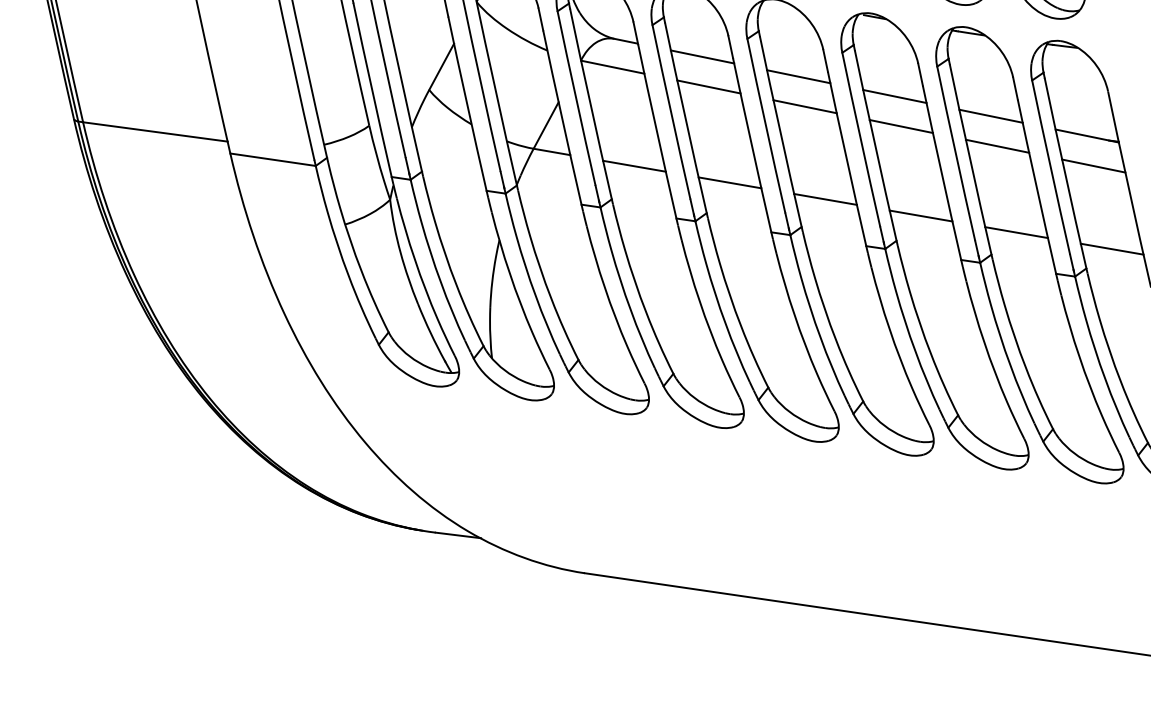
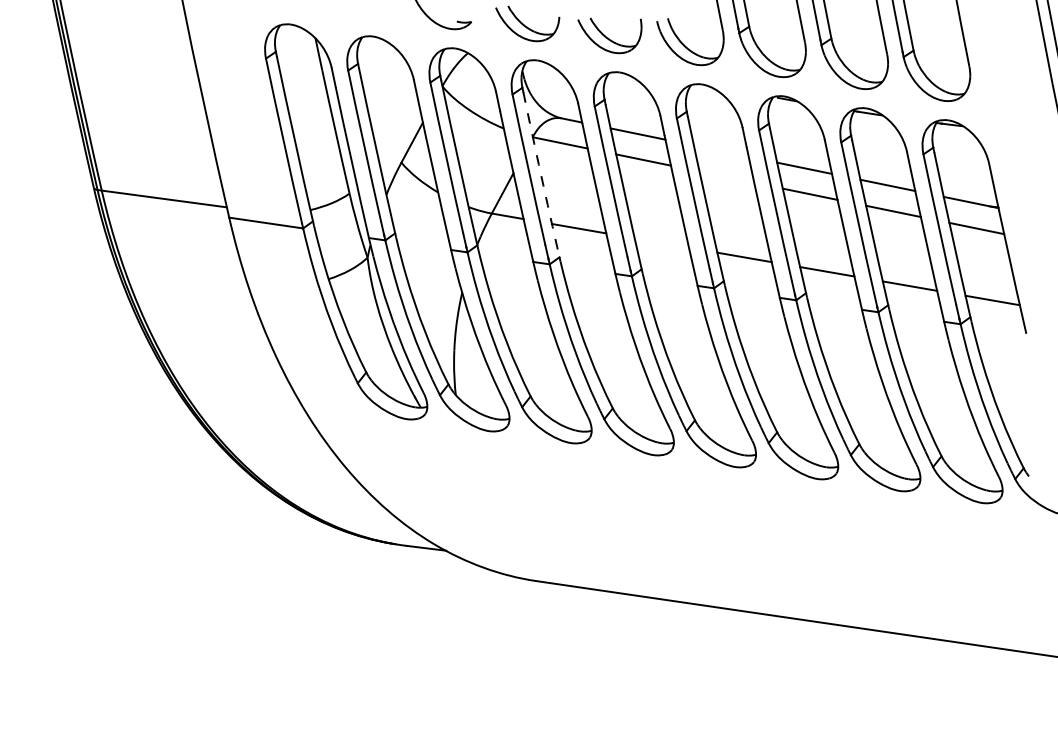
line: (797, 75) -> (720, 150), removed
arc: (591, 103) -> (541, 174), solid -> dashed
line: (804, 105) -> (726, 176), removed
line: (729, 182) -> (661, 242), removed

